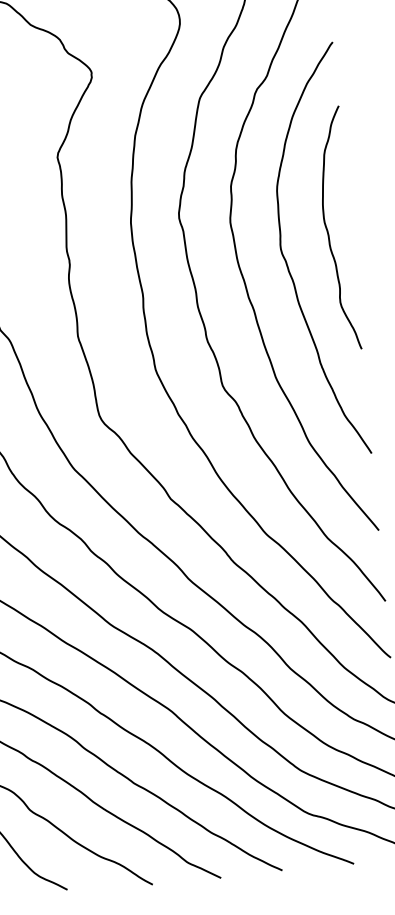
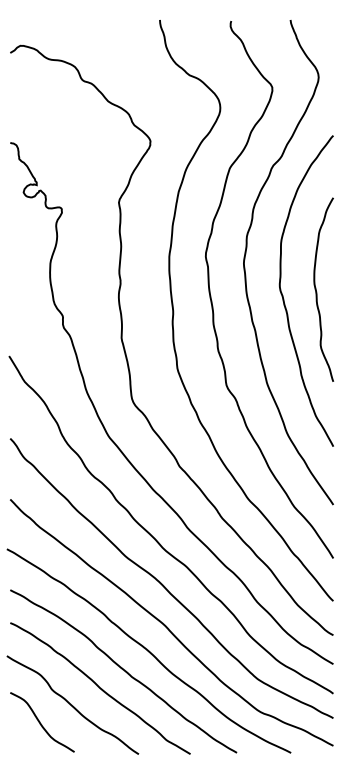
curve: (329, 233) -> (317, 292), moved

